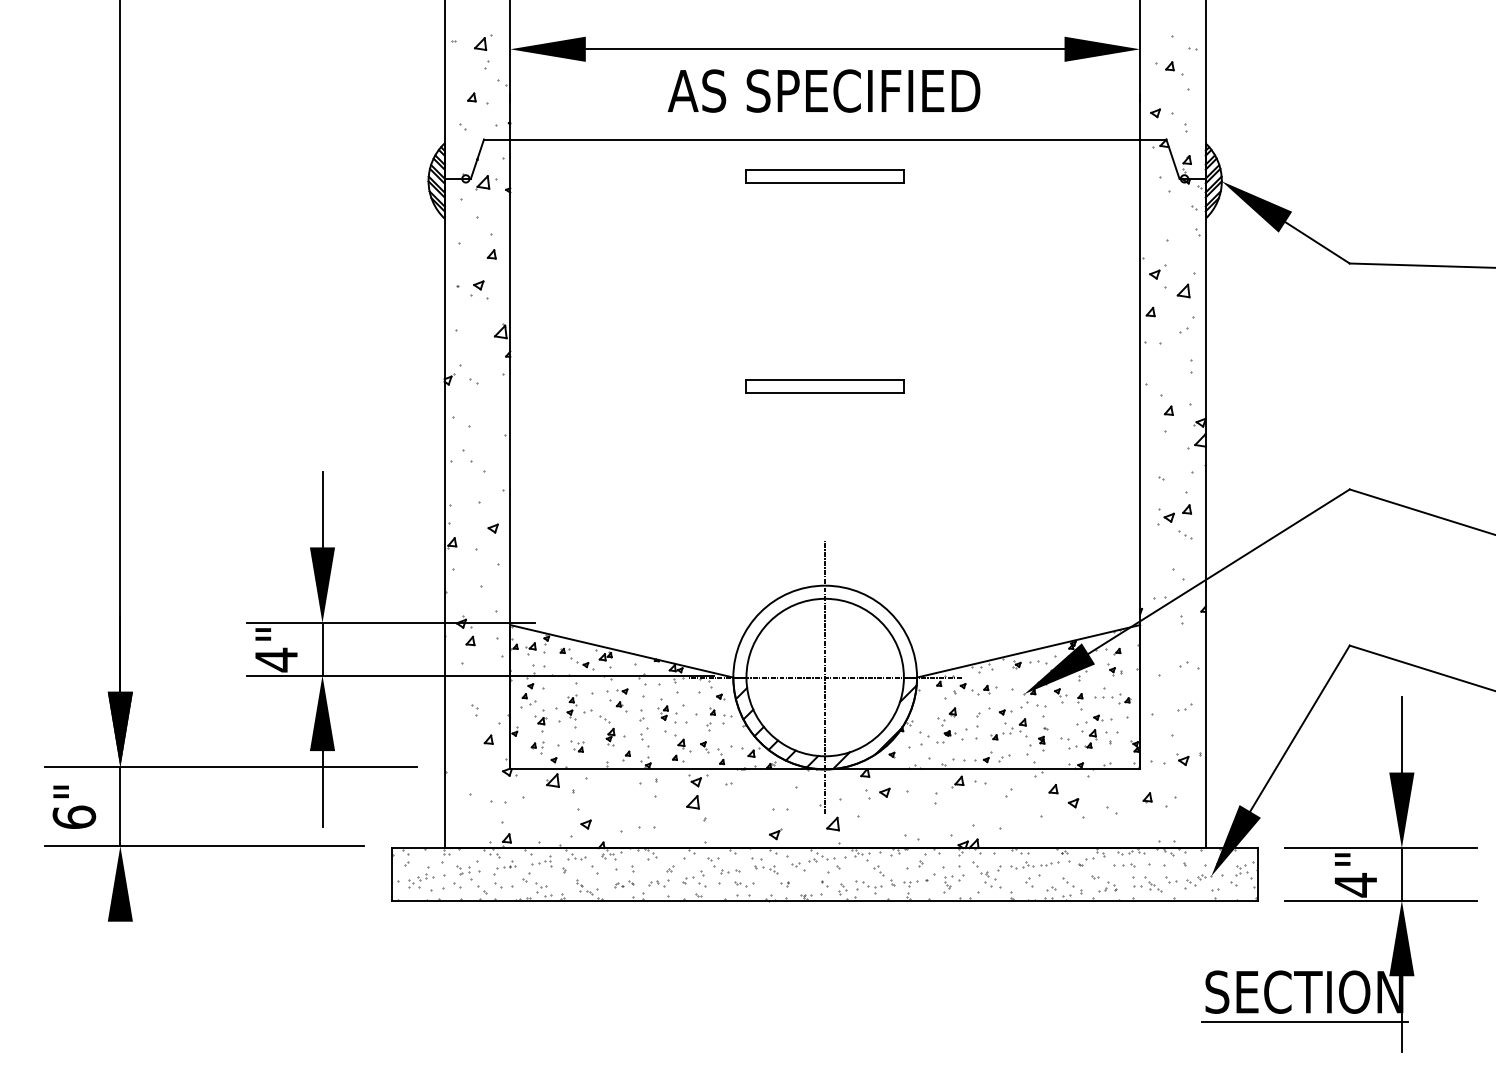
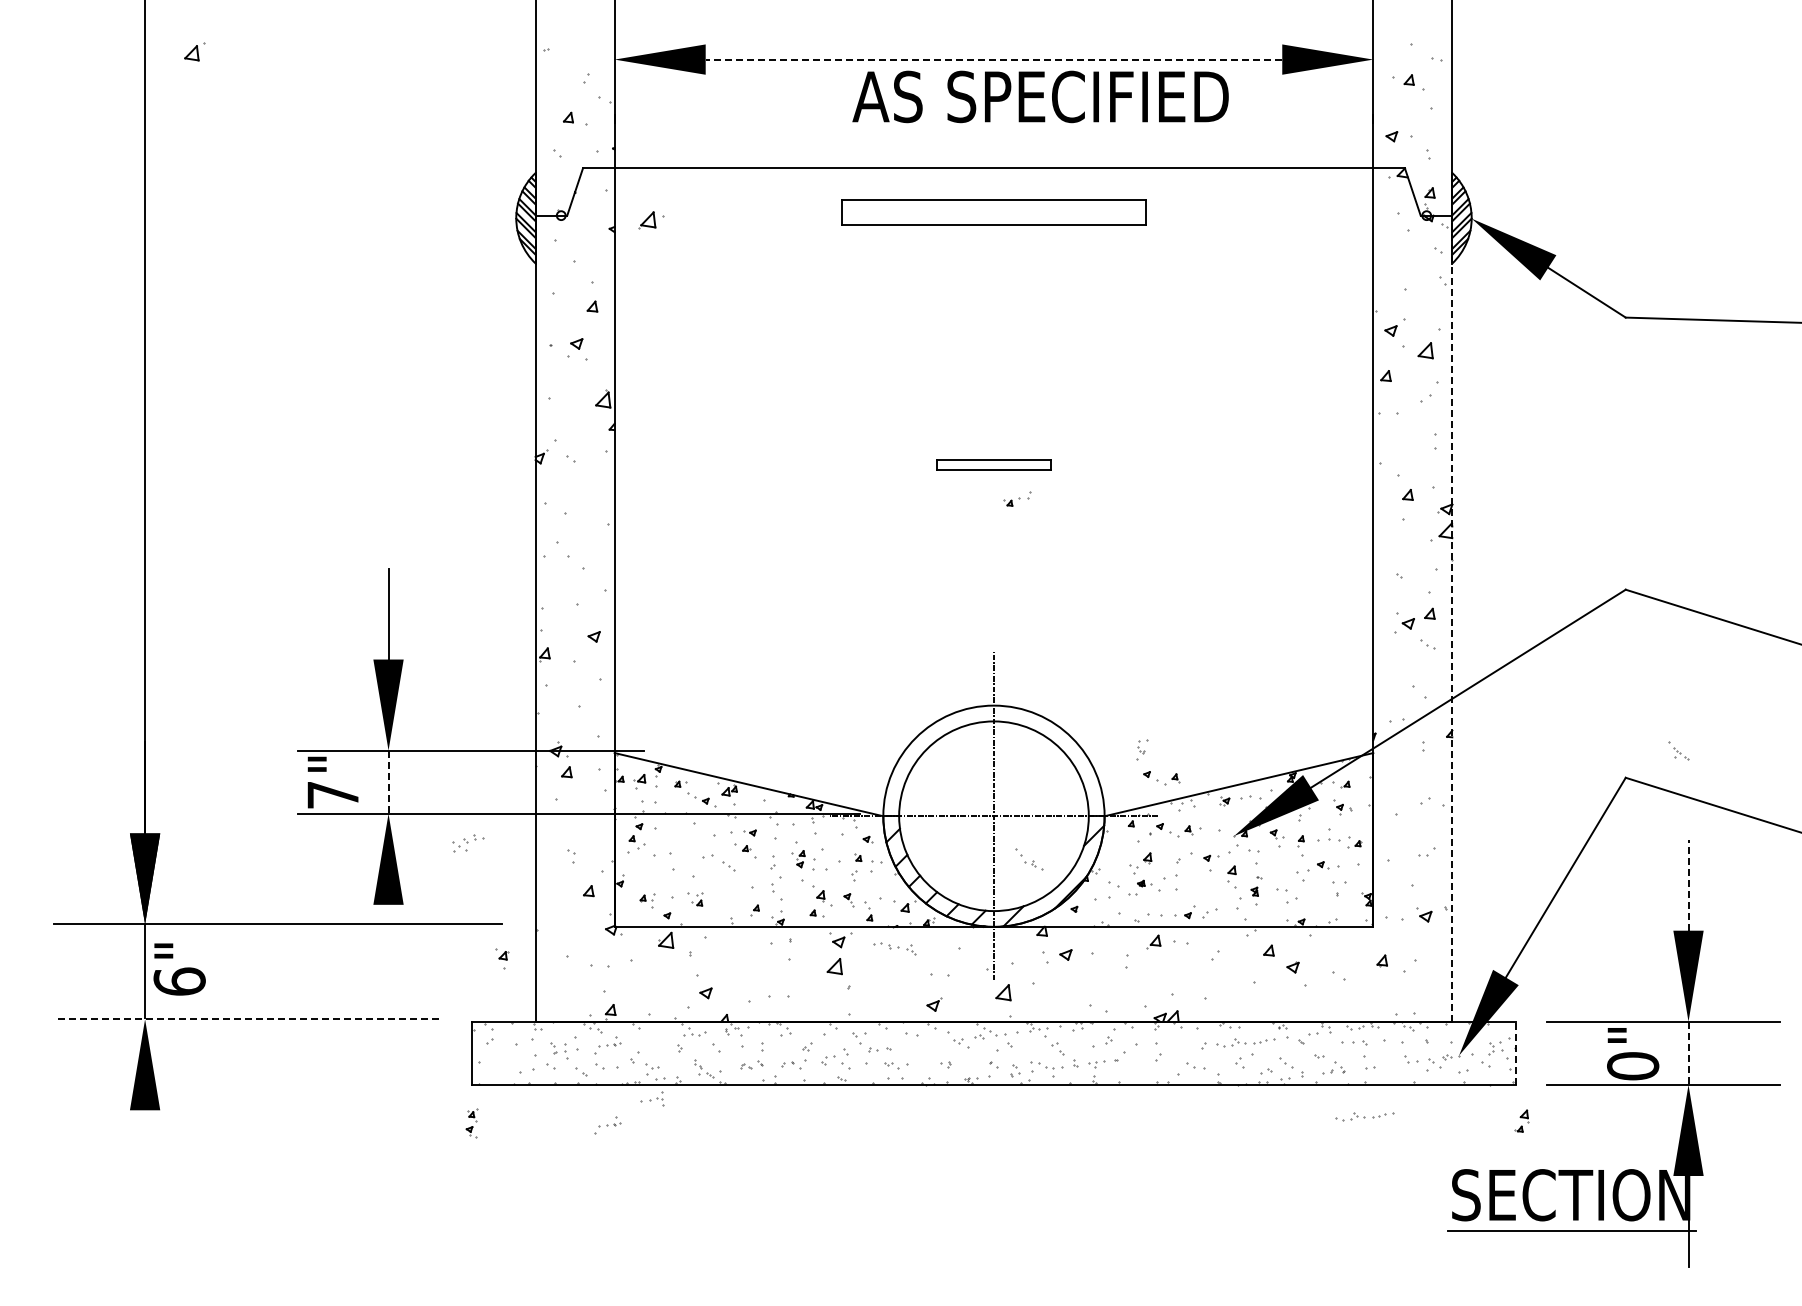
part: (482, 42) -> (194, 51), moved
line: (824, 49) -> (993, 59), solid -> dashed
text: (823, 90) -> (1040, 96), moved
part: (824, 176) -> (993, 212), size x1.6
part: (486, 182) -> (651, 220), moved
part: (824, 385) -> (993, 464), size x0.6
line: (1205, 513) -> (1452, 618), solid -> dashed
part: (964, 646) -> (1161, 778), added
line: (322, 649) -> (388, 782), solid -> dashed
text: (275, 660) -> (332, 795), 4" -> 7"
part: (571, 707) -> (471, 1123), moved
part: (540, 723) -> (502, 958), moved
part: (1001, 733) -> (1017, 498), moved
line: (1401, 735) -> (1688, 885), solid -> dashed
part: (610, 736) -> (735, 887), removed
part: (1090, 738) -> (1521, 1120), moved
line: (322, 788) -> (388, 949), removed
text: (74, 807) -> (179, 969), moved
line: (204, 846) -> (246, 1019), solid -> dashed
part: (541, 861) -> (652, 1098), moved
part: (766, 869) -> (902, 949), moved
part: (984, 870) -> (1029, 859), moved
line: (1258, 874) -> (1515, 1053), solid -> dashed
line: (1401, 874) -> (1688, 1053), solid -> dashed
part: (421, 881) -> (468, 843), moved
part: (1152, 883) -> (1678, 750), moved
part: (948, 884) -> (1142, 749), moved
text: (1356, 885) -> (1633, 1066), 4" -> 0"
part: (1132, 926) -> (1364, 1116), added
part: (504, 934) -> (607, 1125), added

